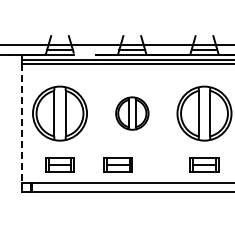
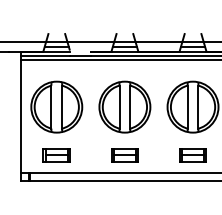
part: (132, 113) -> (125, 107), size x1.67
line: (22, 123) -> (21, 116), dashed -> solid
part: (117, 164) -> (124, 155), moved

